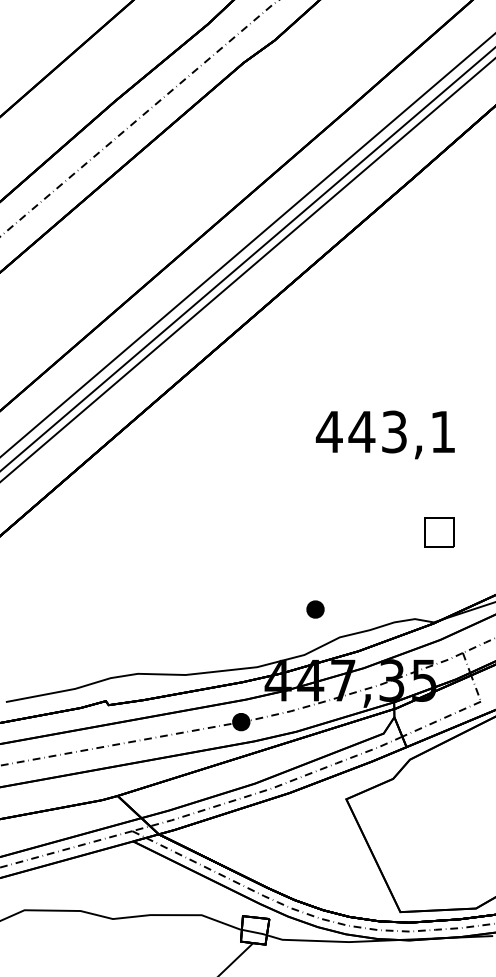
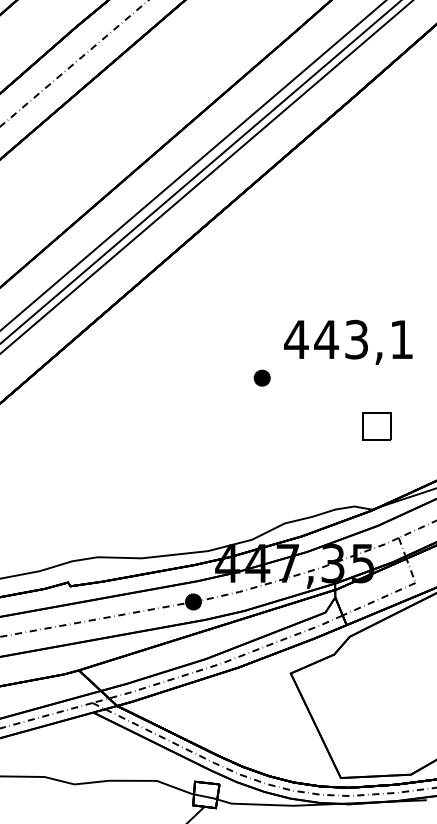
text: (384, 434) -> (347, 341), moved
part: (315, 609) -> (262, 378), moved

